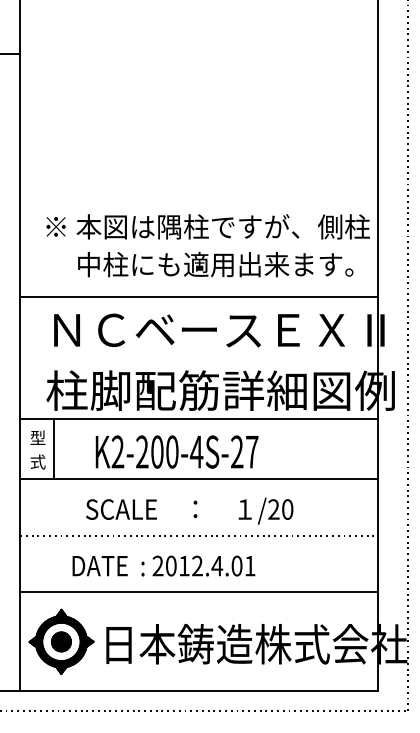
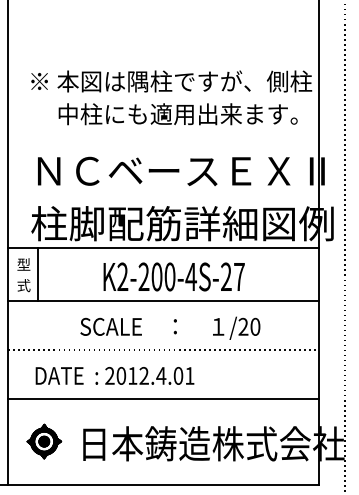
line: (198, 296) -> (163, 141), removed
text: (176, 451) -> (173, 276), moved
text: (189, 510) -> (170, 327), moved
text: (163, 565) -> (114, 375), moved
part: (61, 641) -> (44, 441), size x0.6

